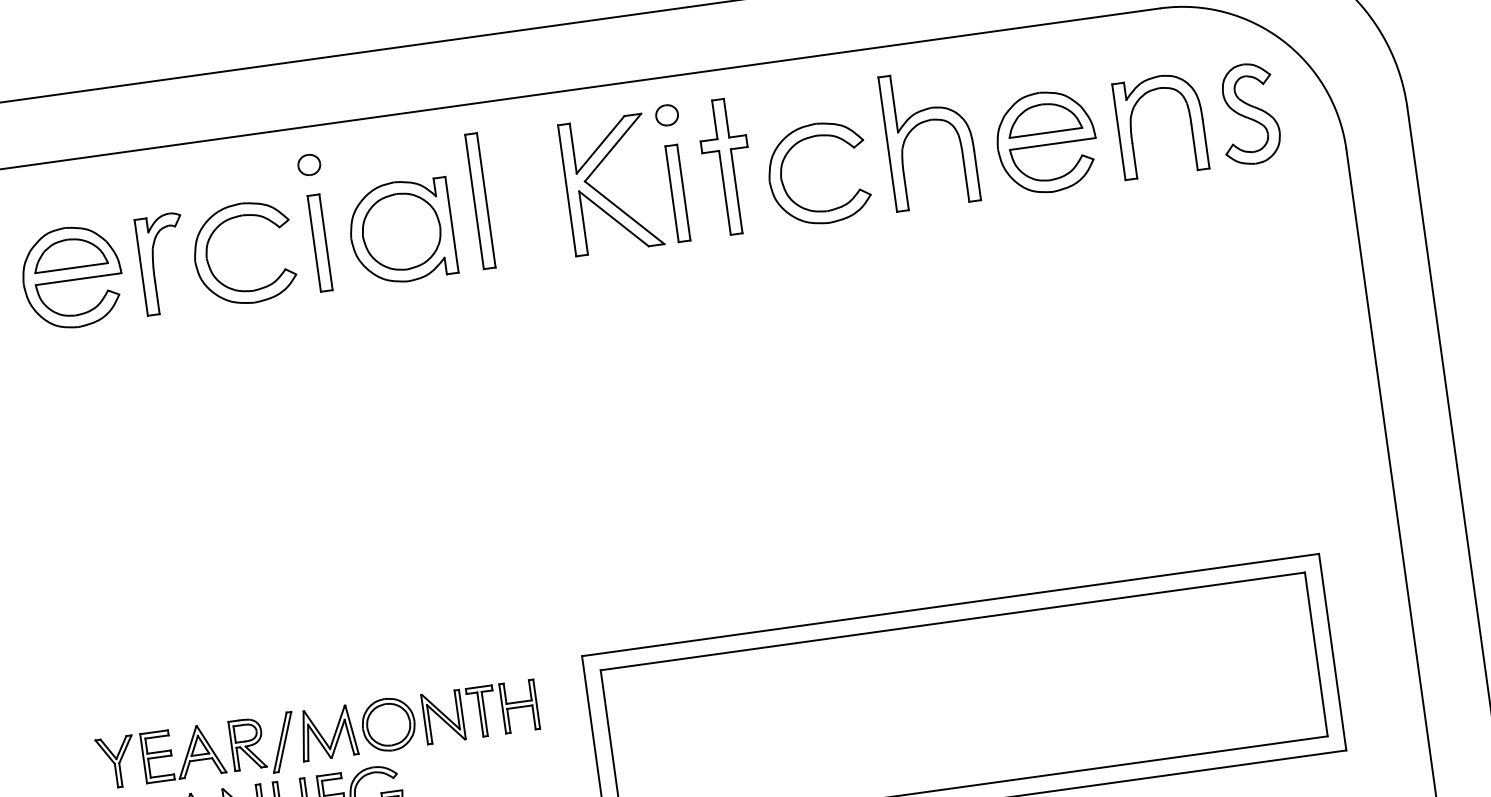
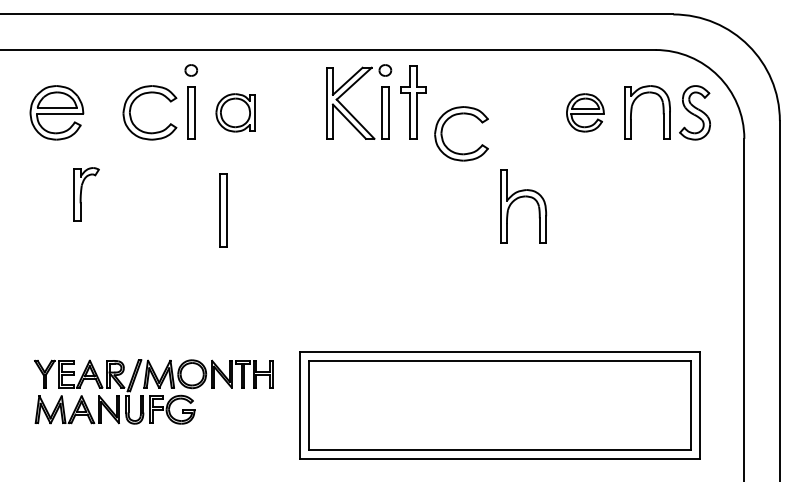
part: (922, 125) -> (520, 198), moved
part: (806, 141) -> (457, 115), moved
part: (1046, 141) -> (585, 112), size x0.7
part: (480, 201) -> (223, 210), moved
part: (401, 231) -> (235, 112), size x0.7
part: (163, 264) -> (86, 194), moved

